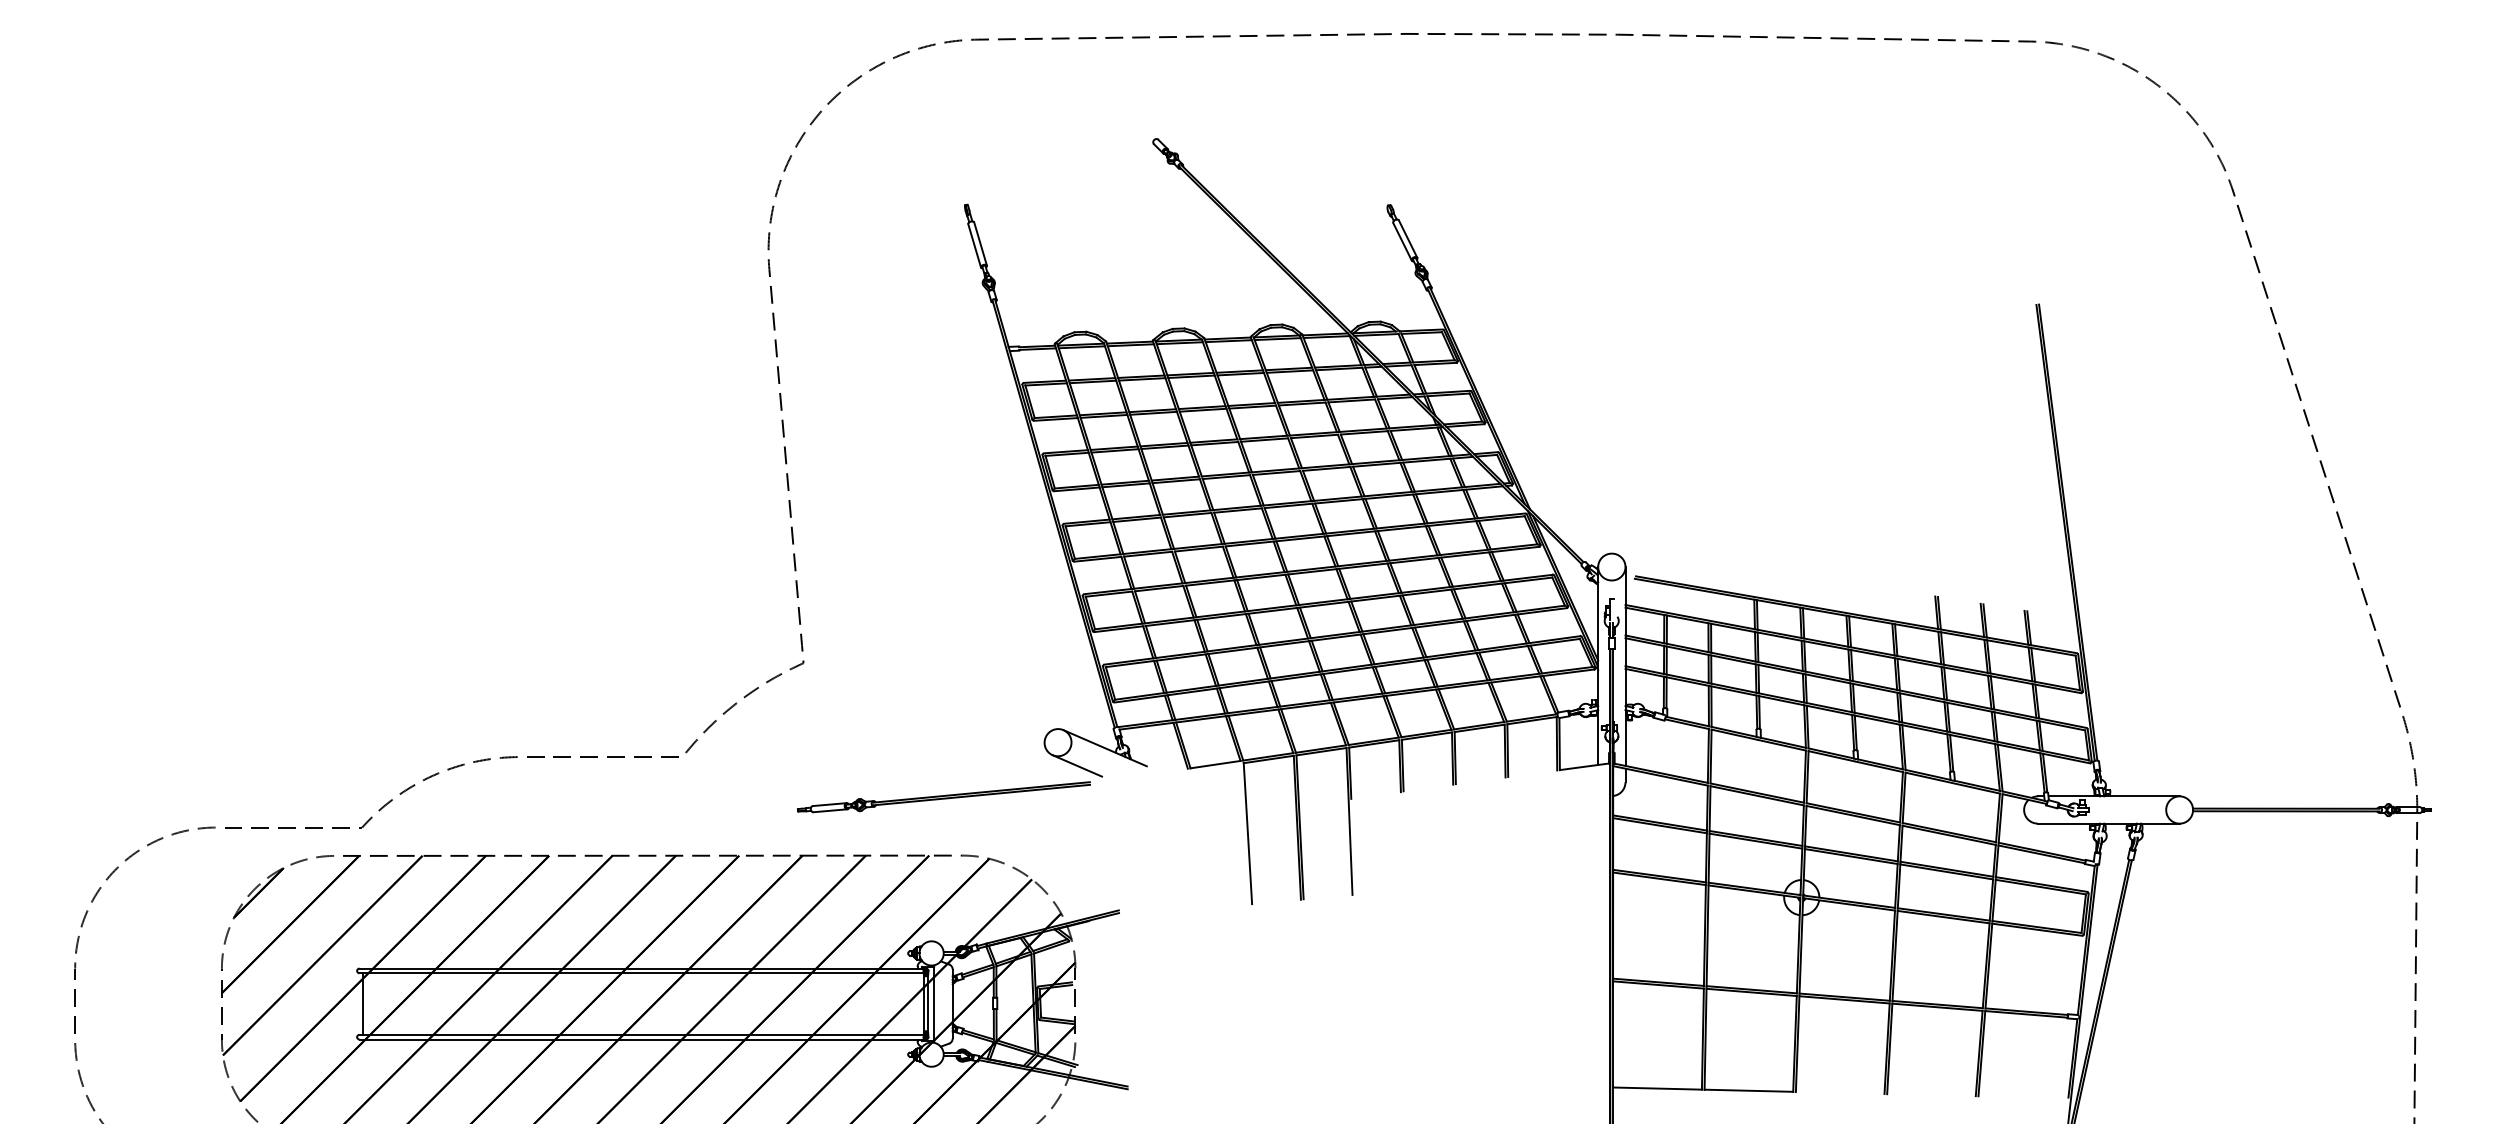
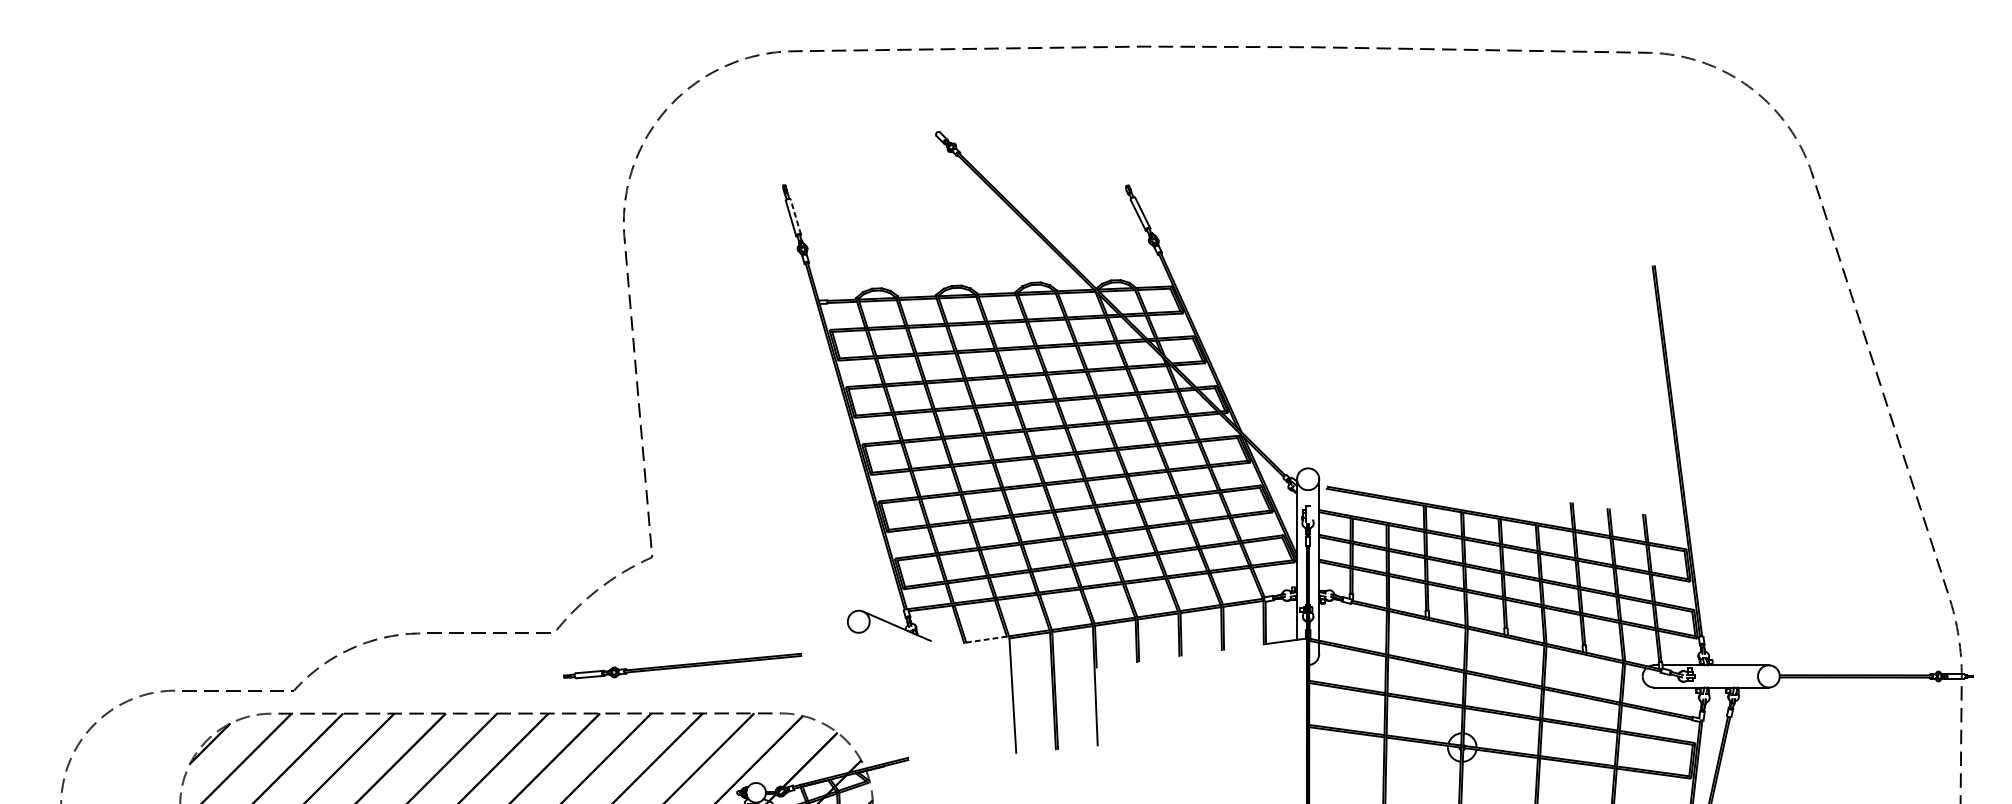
line: (980, 244) -> (795, 217), solid -> dashed
line: (1215, 764) -> (986, 639), solid -> dashed
line: (1076, 765) -> (873, 640), removed
part: (943, 797) -> (682, 666), moved

